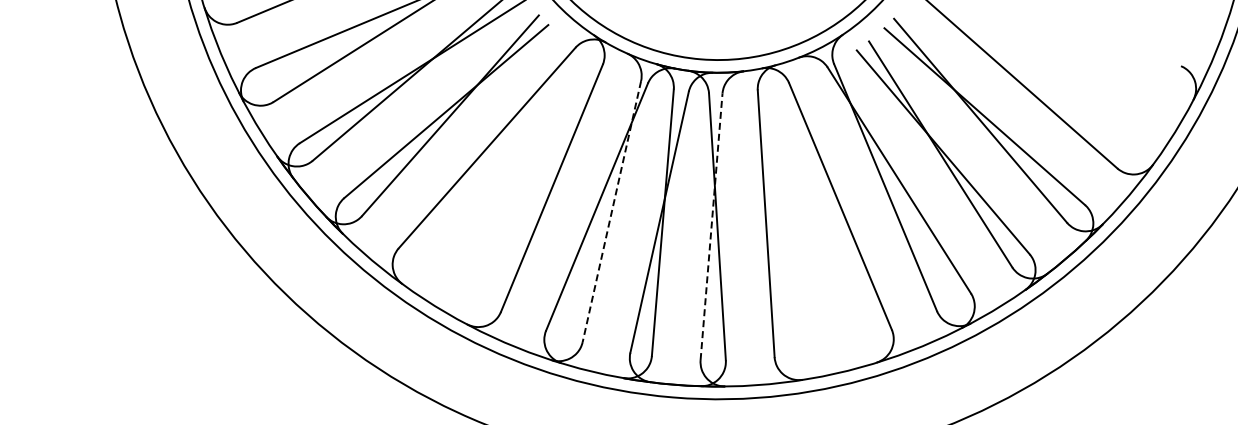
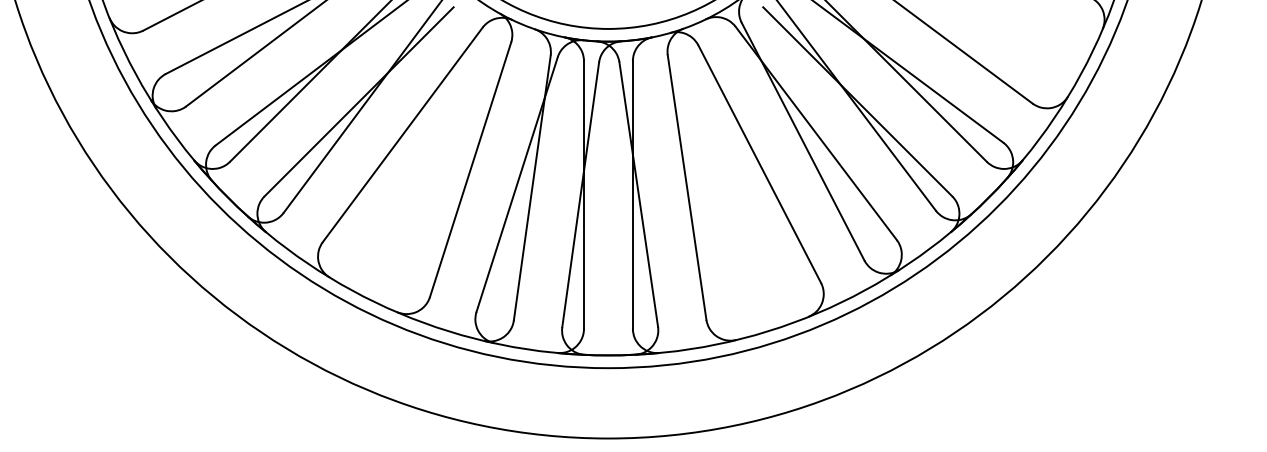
line: (612, 212) -> (532, 188), dashed -> solid
line: (711, 226) -> (632, 194), dashed -> solid

